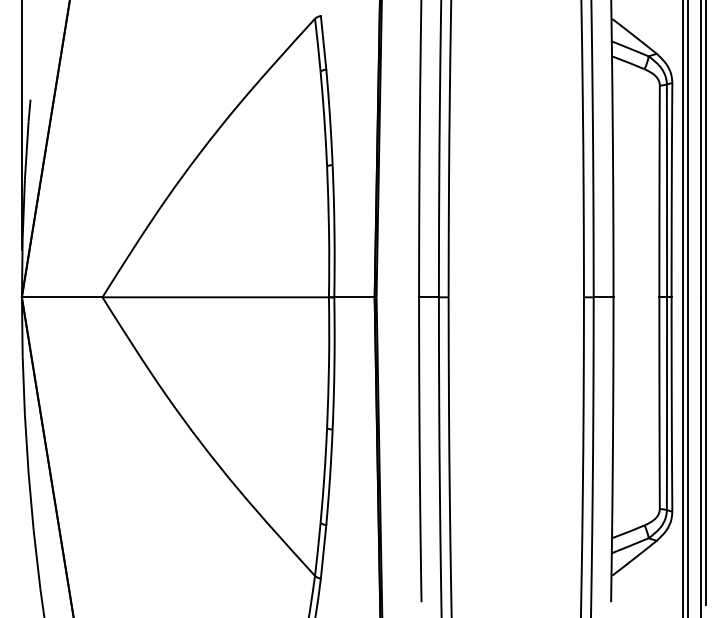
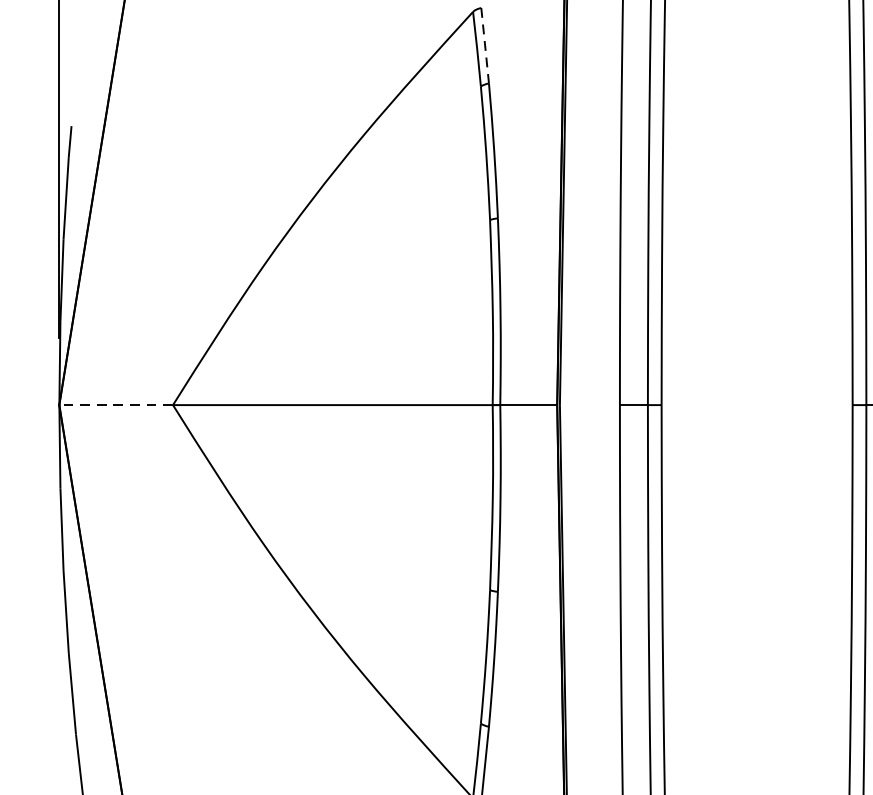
line: (323, 42) -> (485, 45), solid -> dashed
line: (61, 297) -> (115, 405), solid -> dashed

